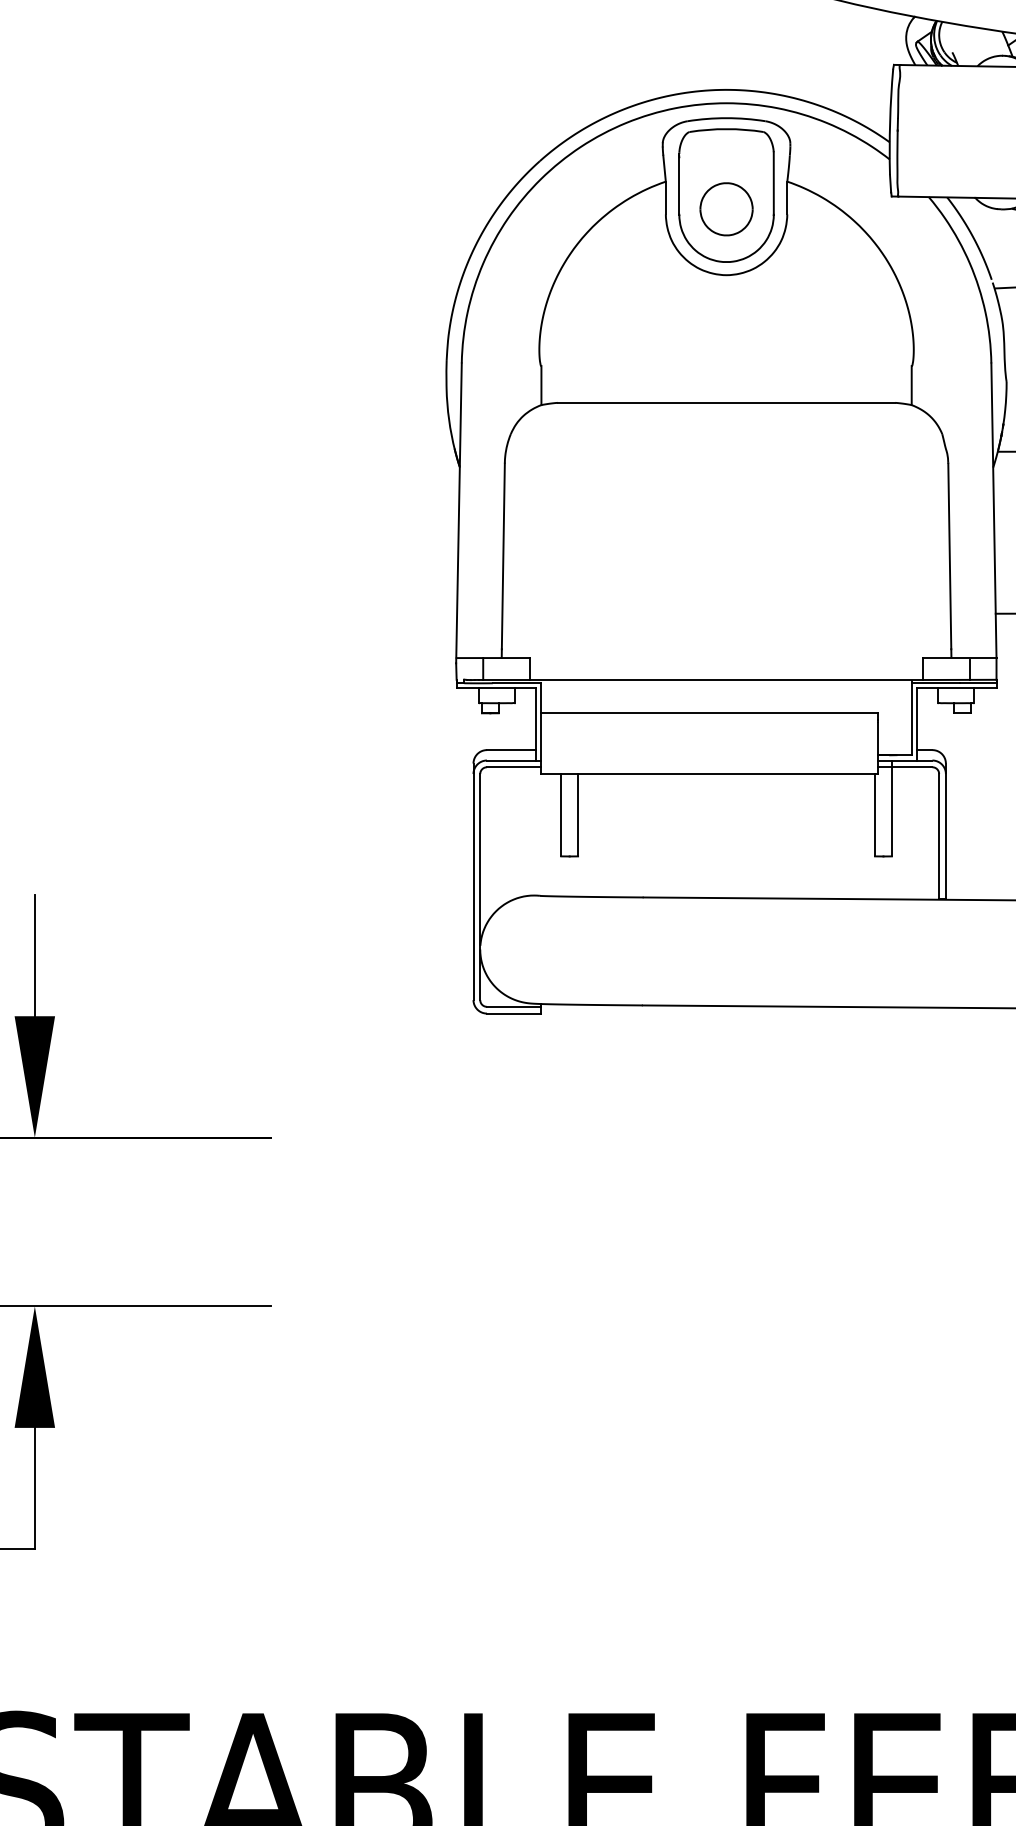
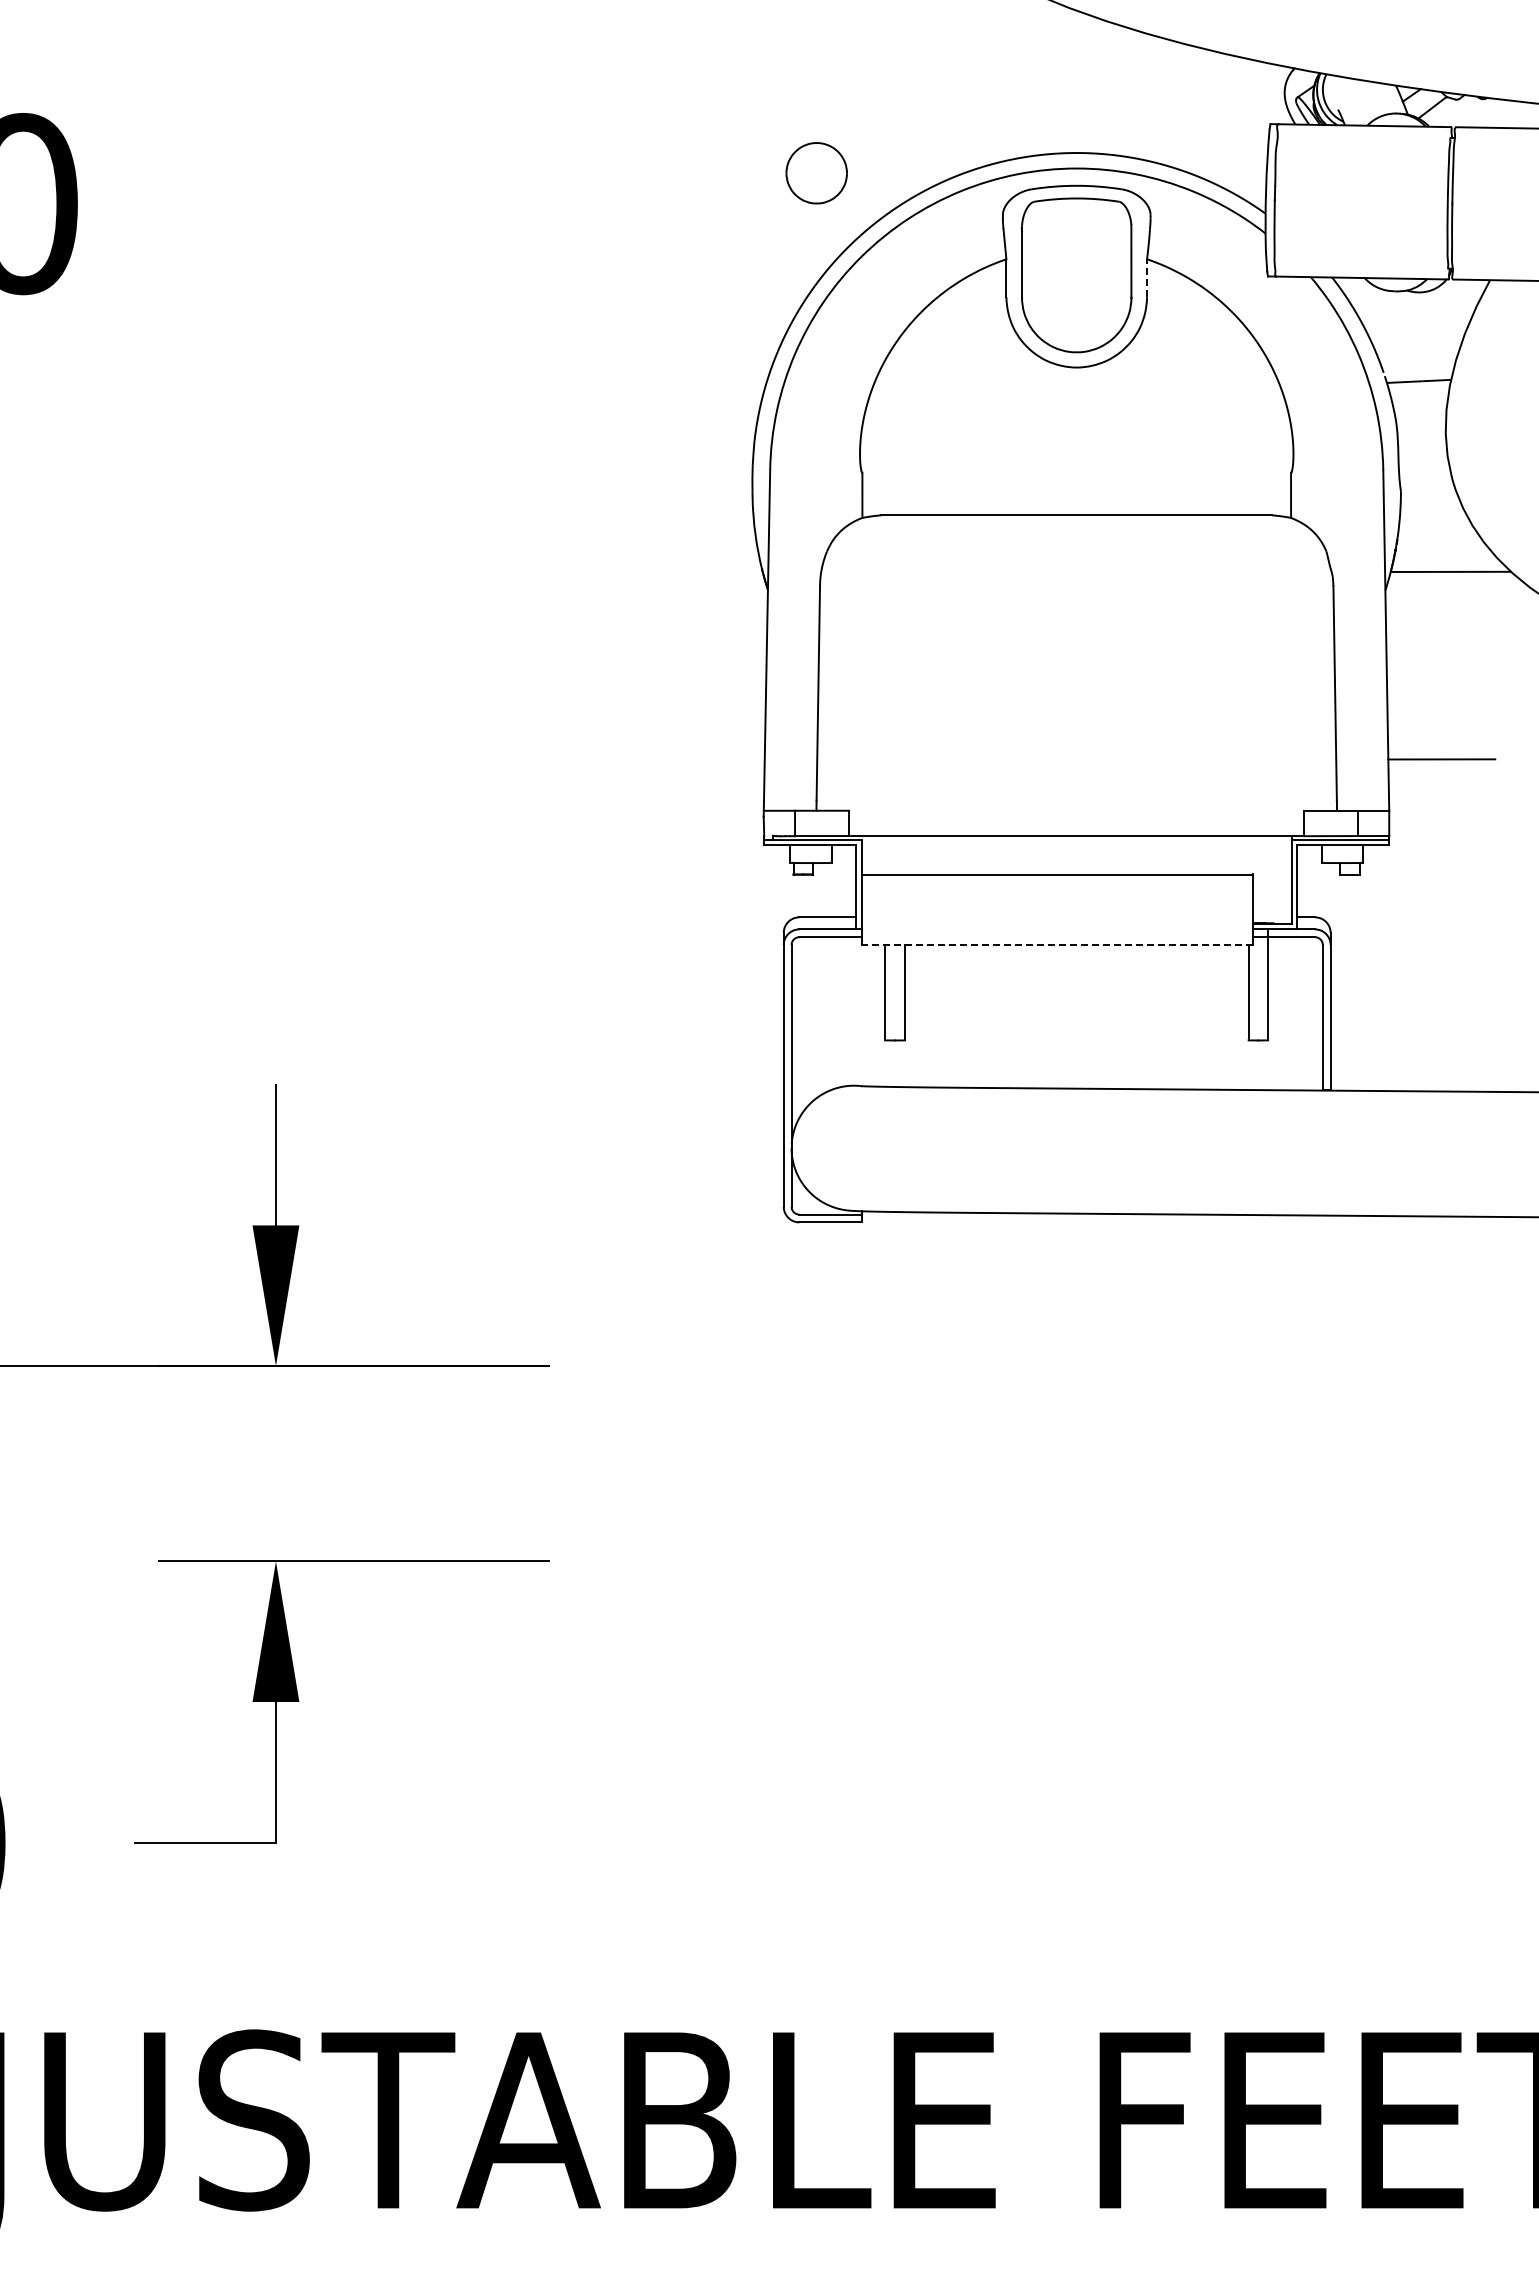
line: (787, 198) -> (1147, 278), solid -> dashed
part: (726, 209) -> (816, 173), moved
line: (709, 774) -> (1056, 945), solid -> dashed

